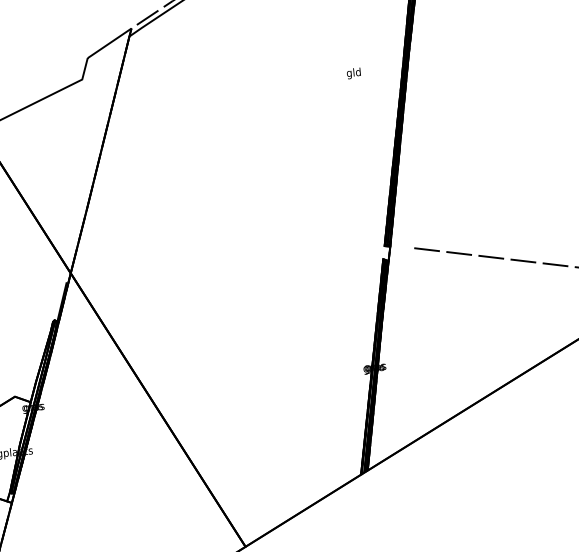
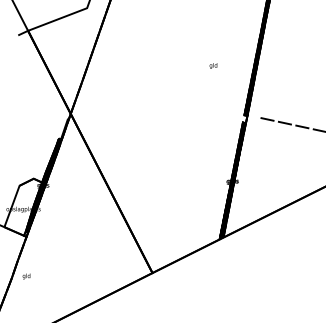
text: (353, 72) -> (213, 65), moved

